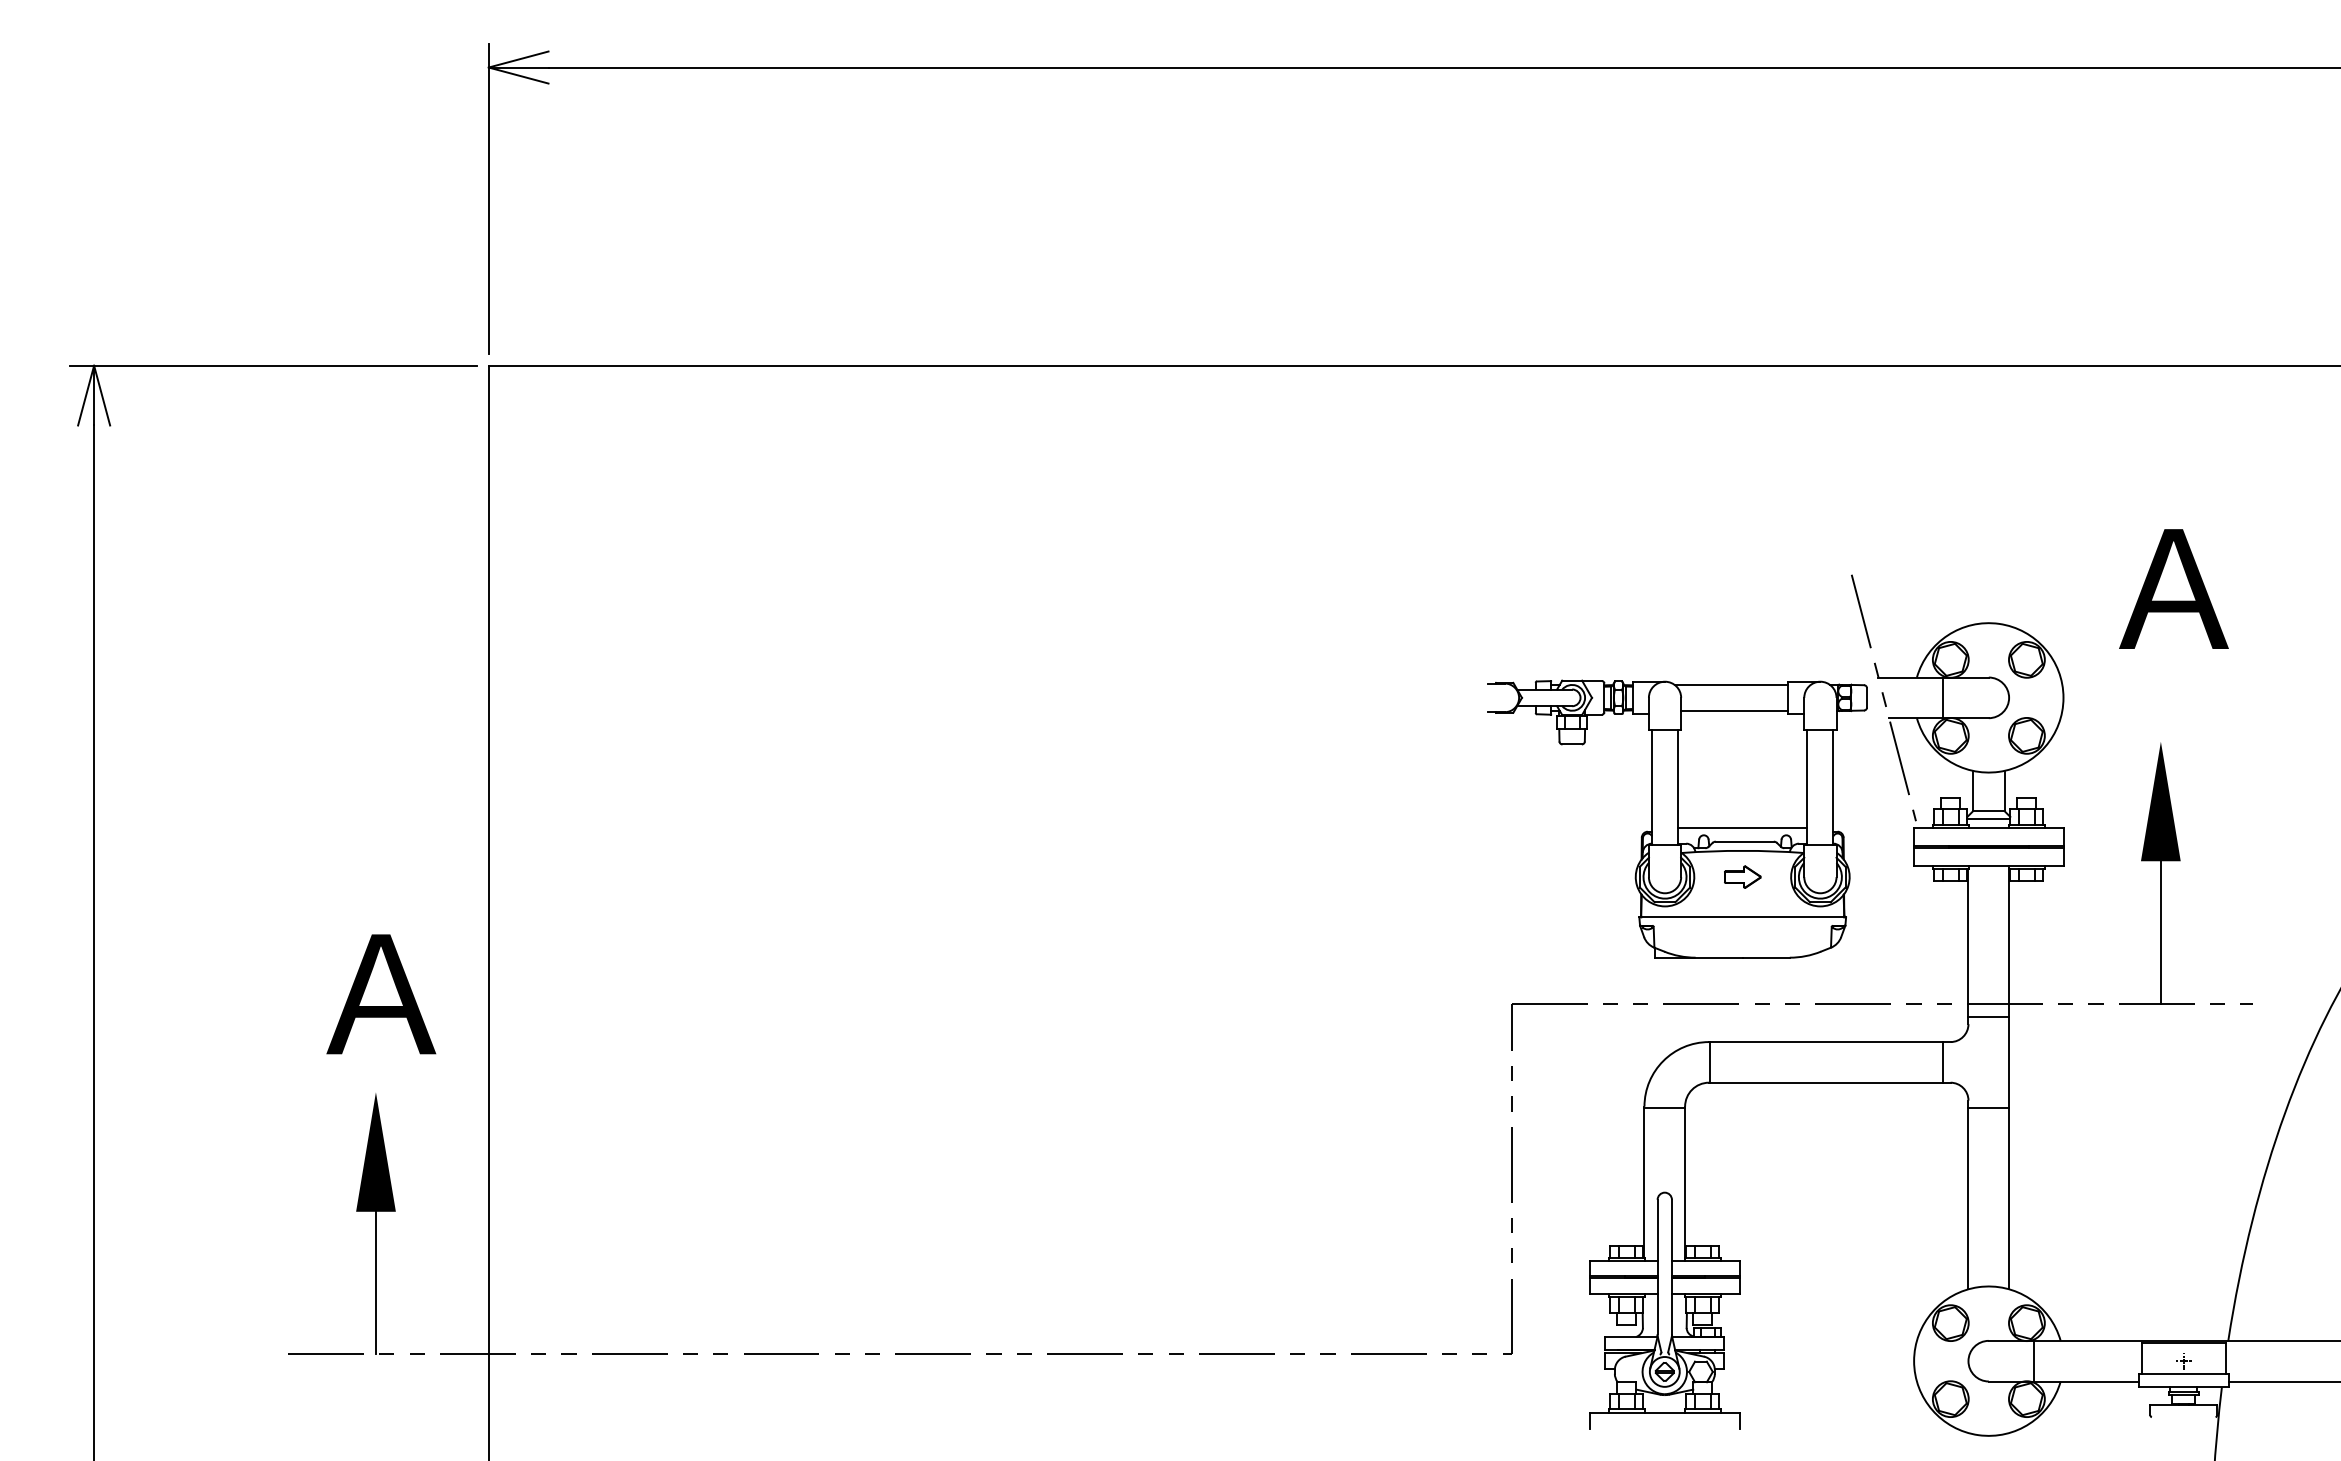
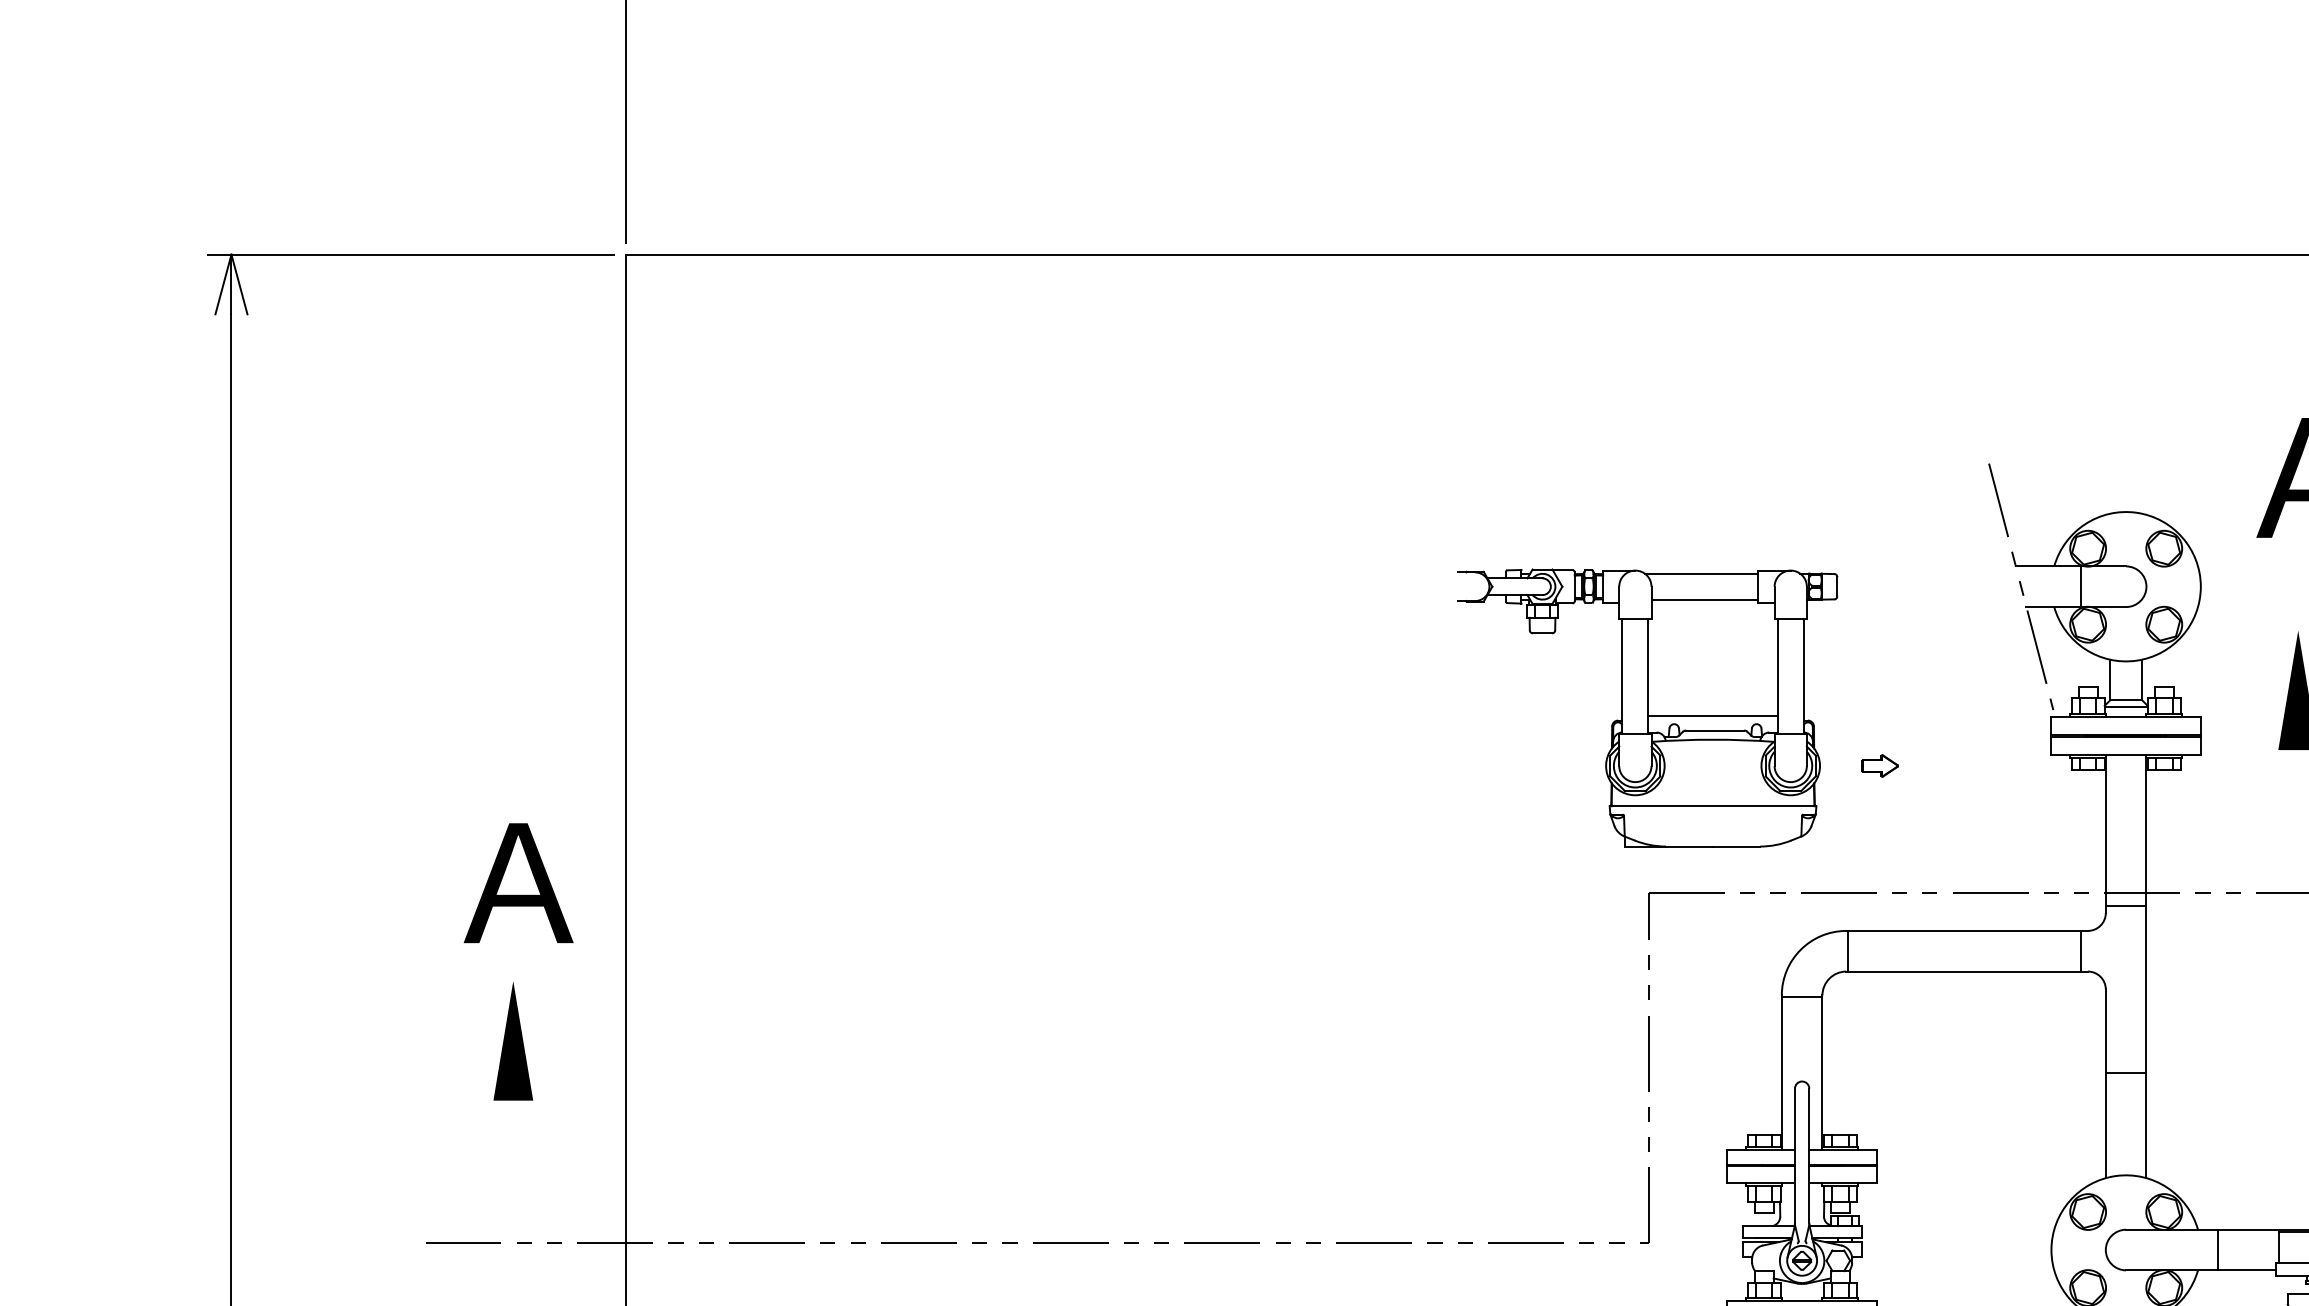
part: (1677, 818) -> (1647, 707), moved
line: (2160, 932) -> (2297, 821), removed
line: (1988, 1107) -> (2125, 1072), moved
line: (375, 1282) -> (512, 1171), removed
line: (2034, 1360) -> (2217, 1249), moved

